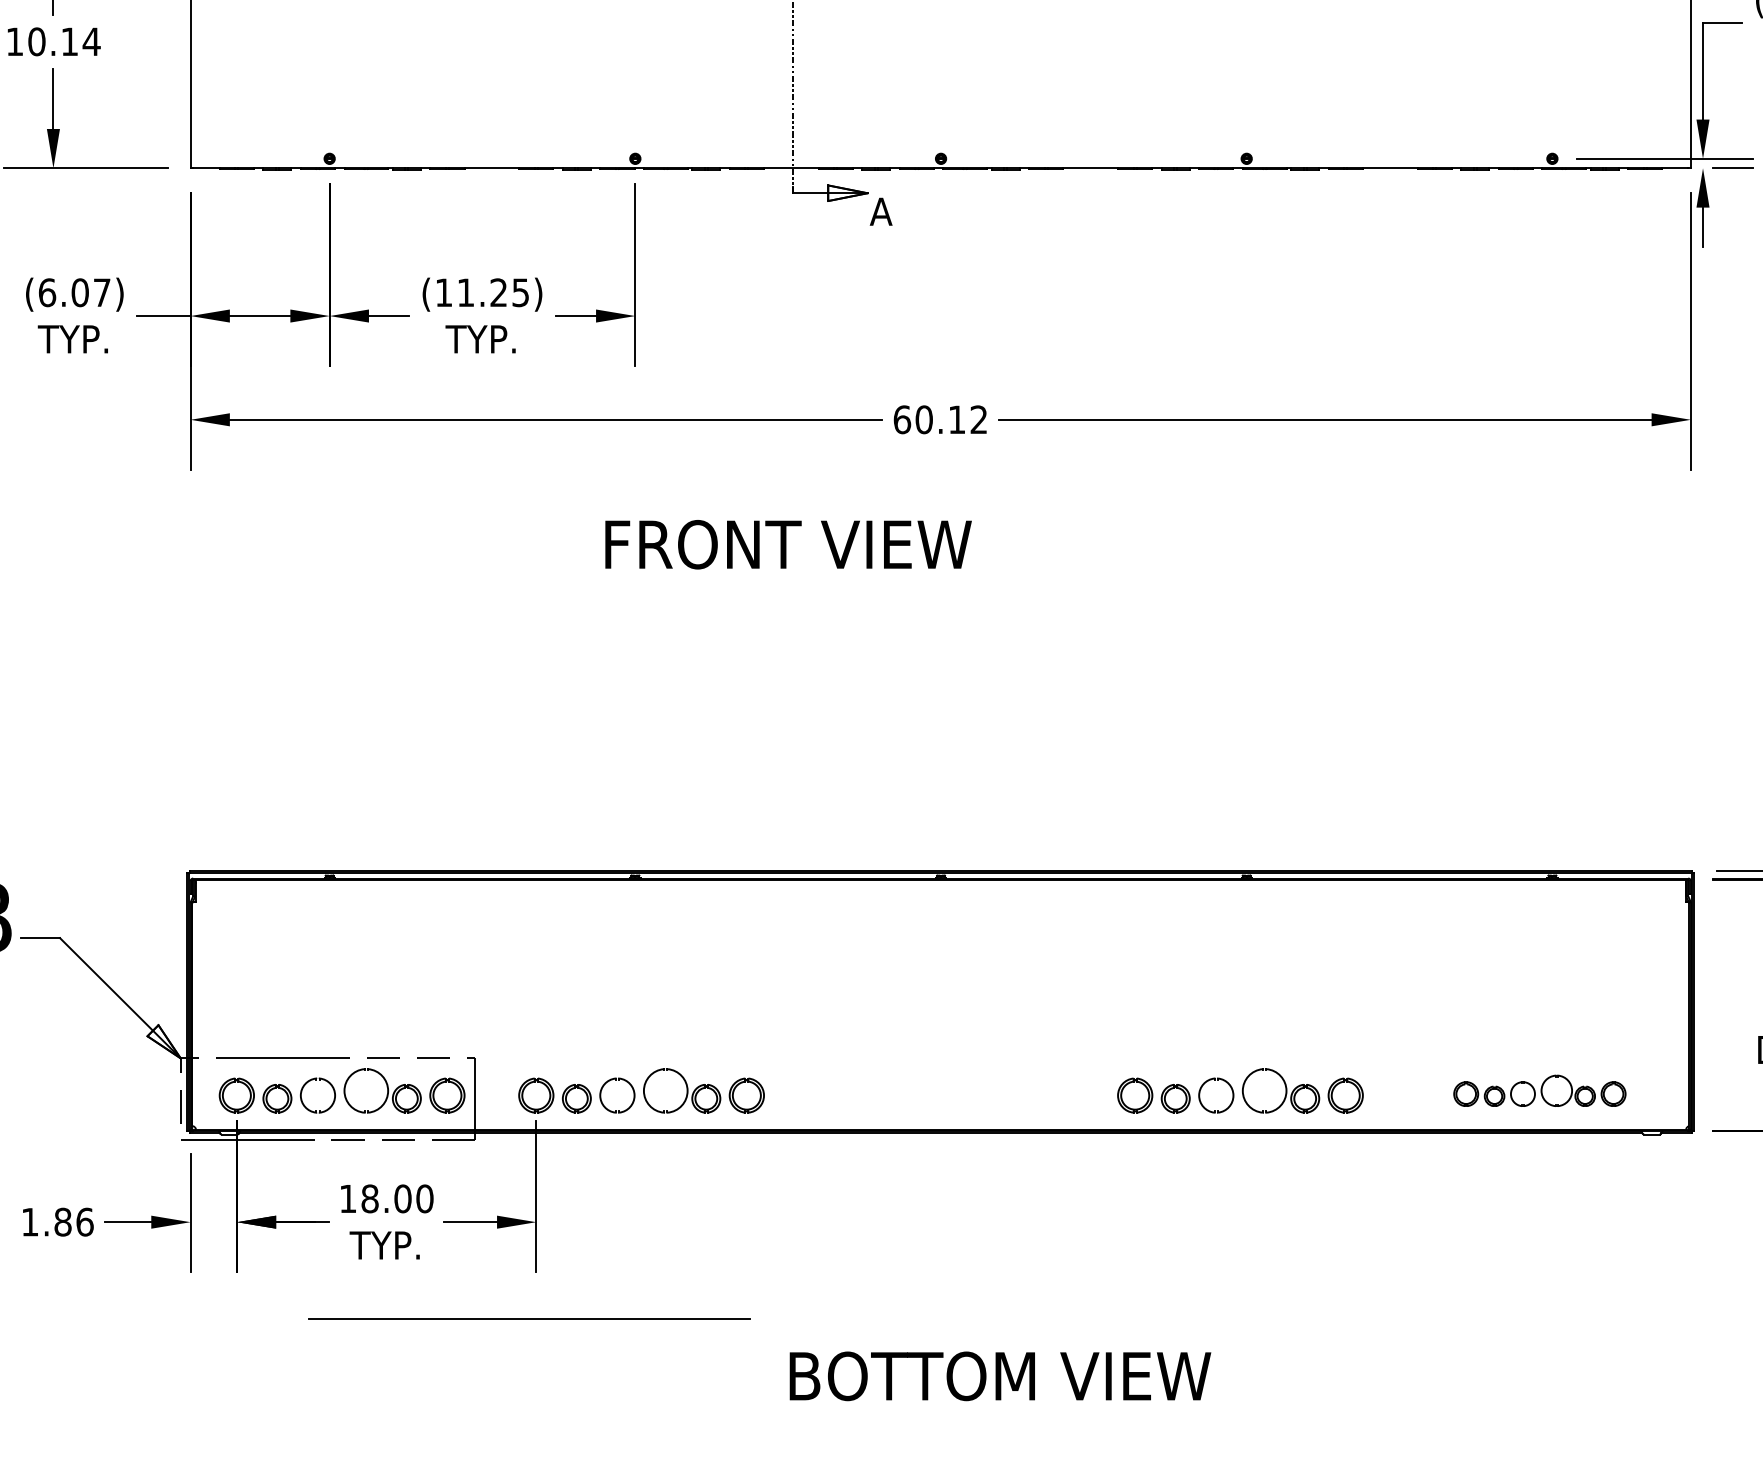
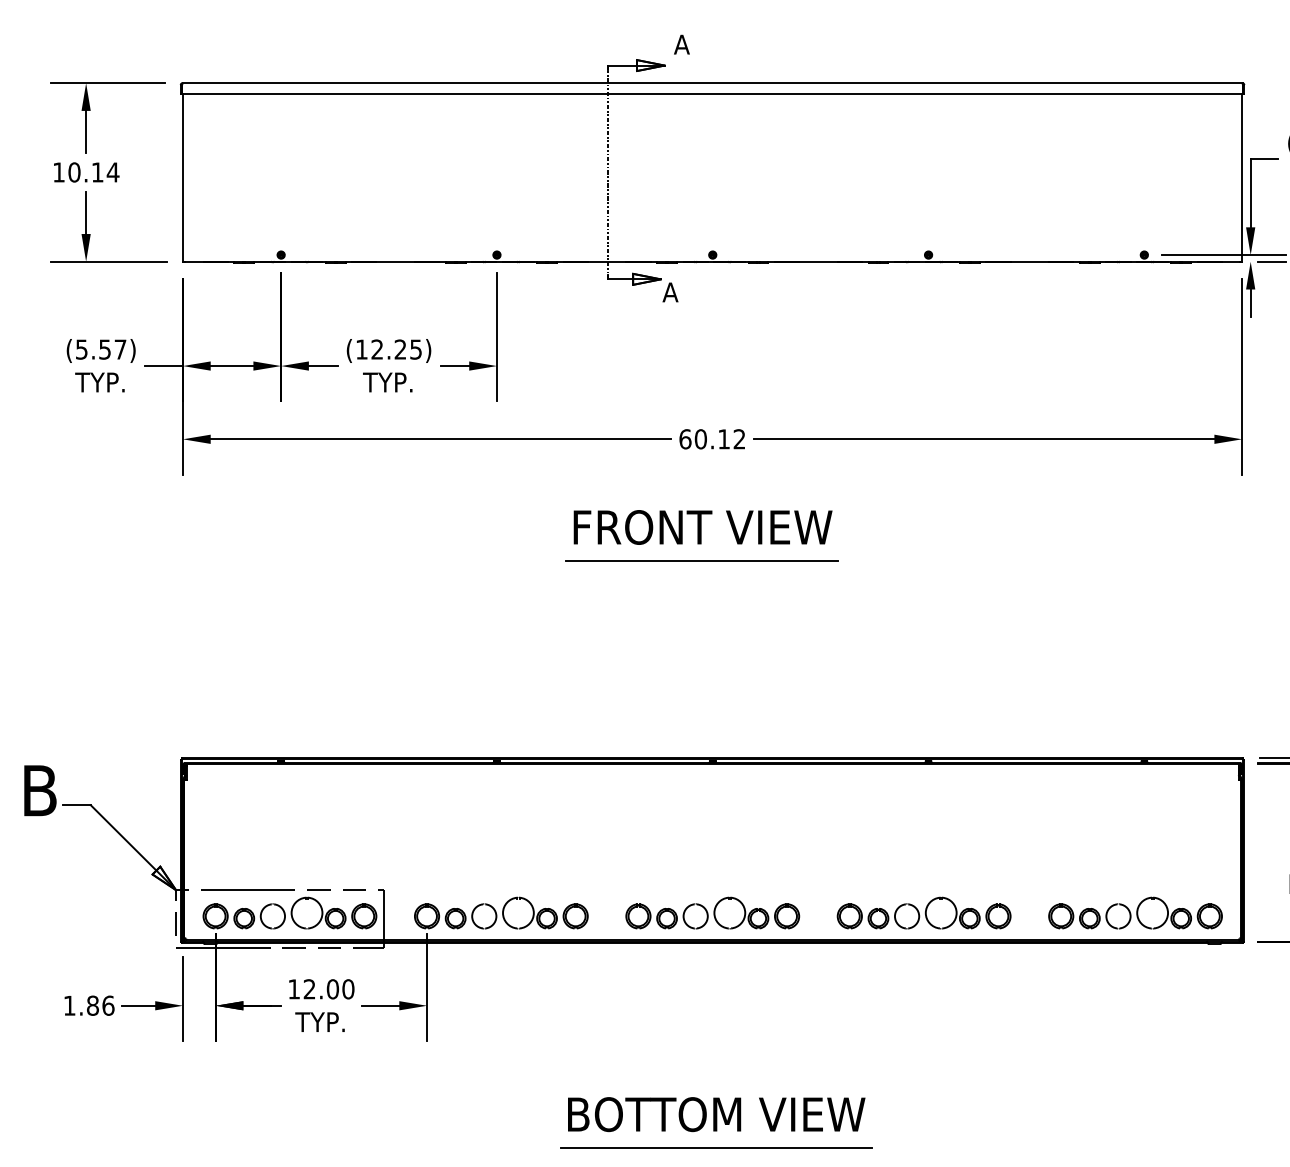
text: (63, 292) -> (93, 349), (6.07) -> (5.57)
text: (464, 292) -> (376, 349), (11.25) -> (12.25)
text: (787, 544) -> (702, 527), moved
line: (926, 591) -> (702, 560), added
part: (940, 1090) -> (712, 912), added
part: (1539, 1090) -> (1135, 912), size x1.43
text: (369, 1199) -> (309, 989), 18.00 -> 12.00
line: (529, 1318) -> (716, 1147), moved
text: (1000, 1376) -> (716, 1114), moved

